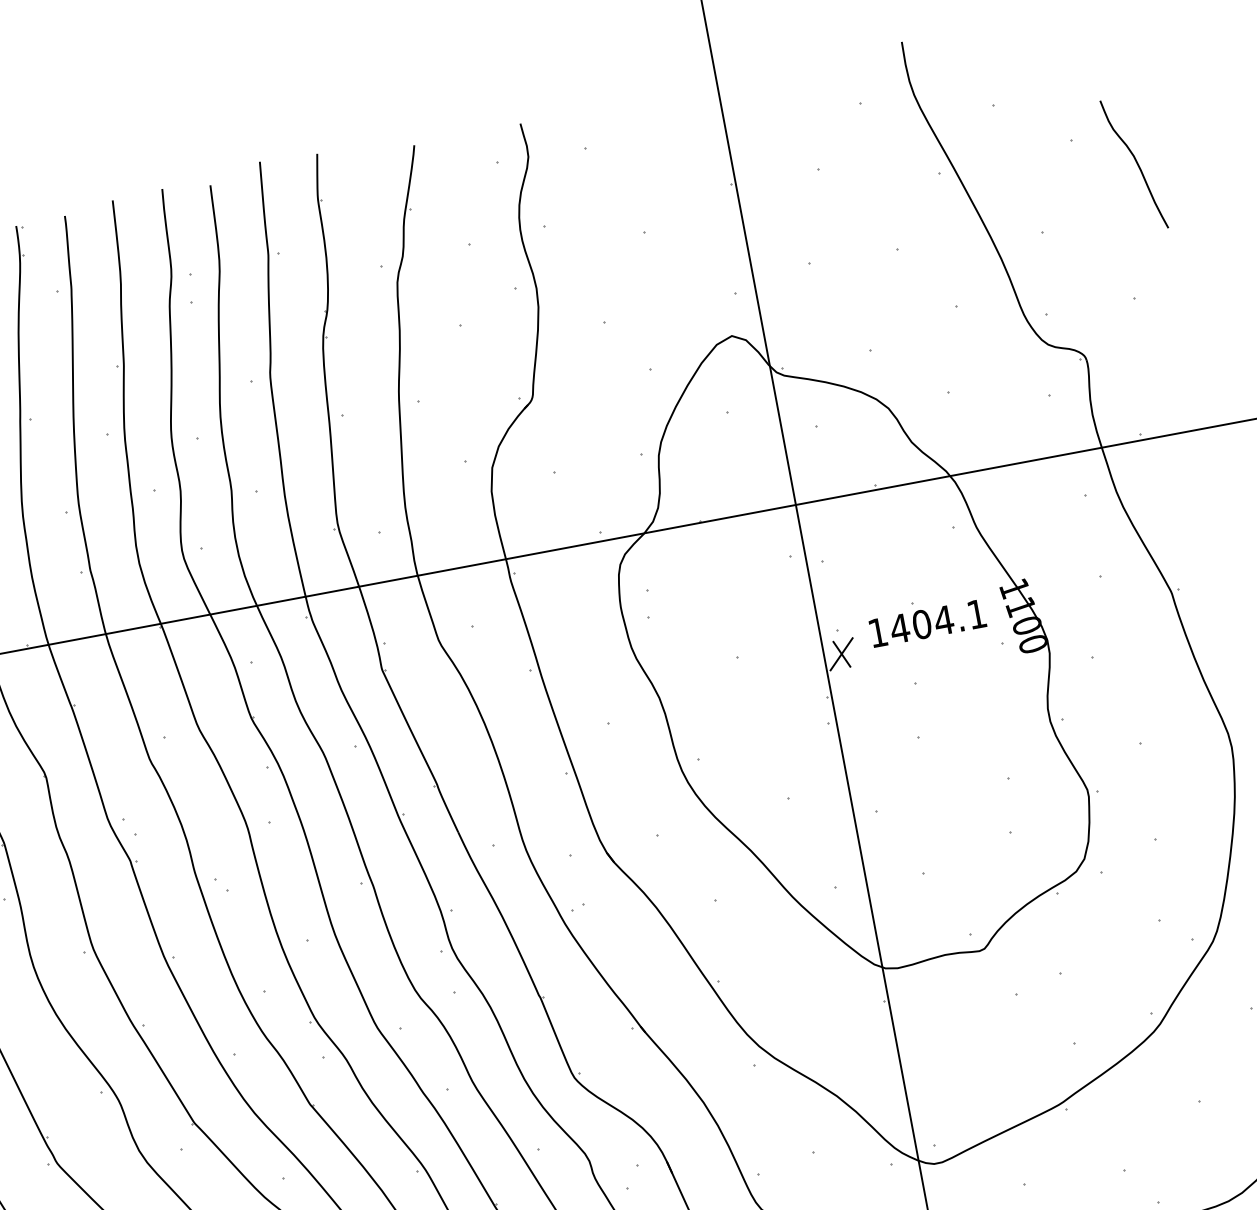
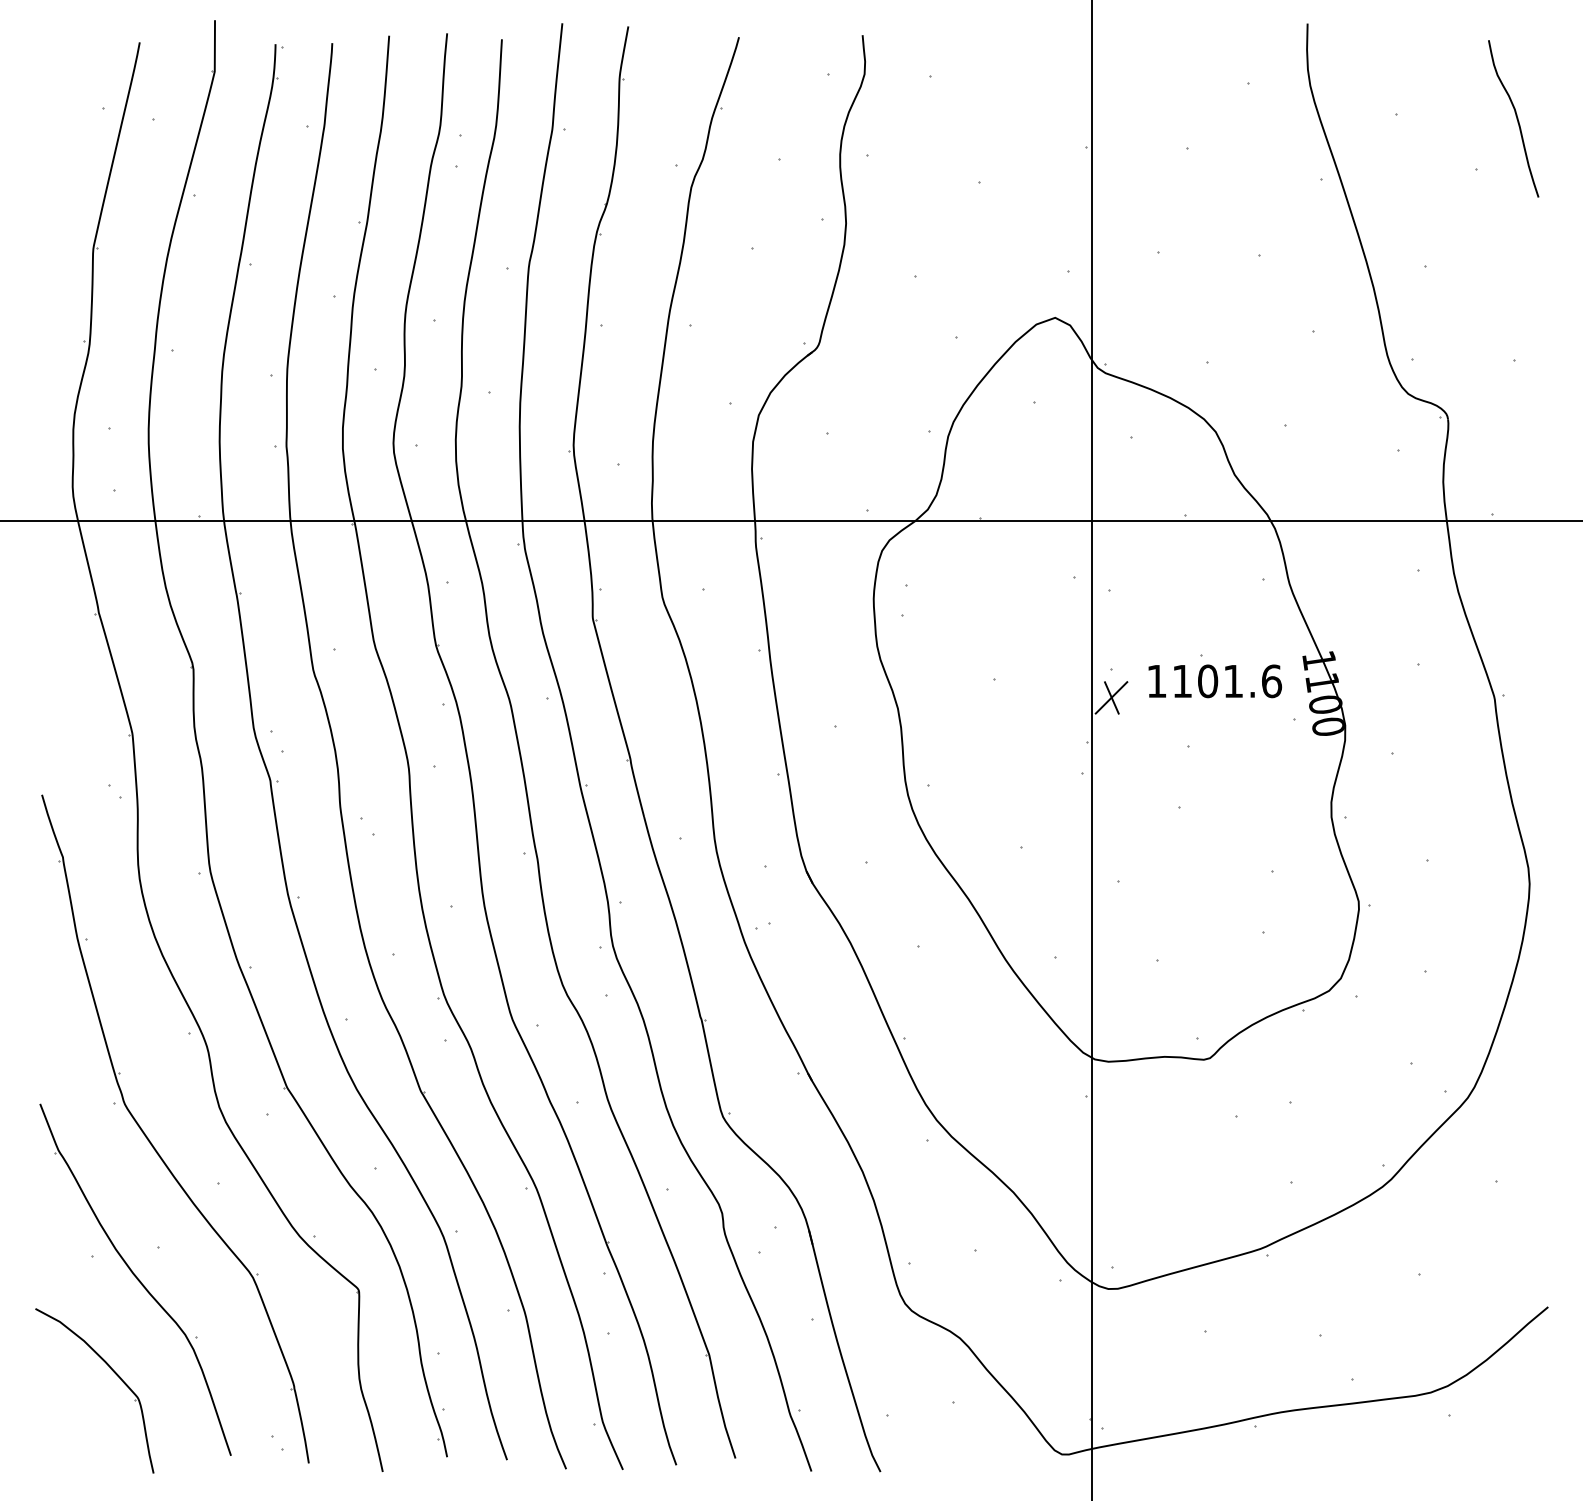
curve: (1135, 162) -> (1515, 116), moved
text: (938, 621) -> (1226, 681), 1404.1 -> 1101.6

